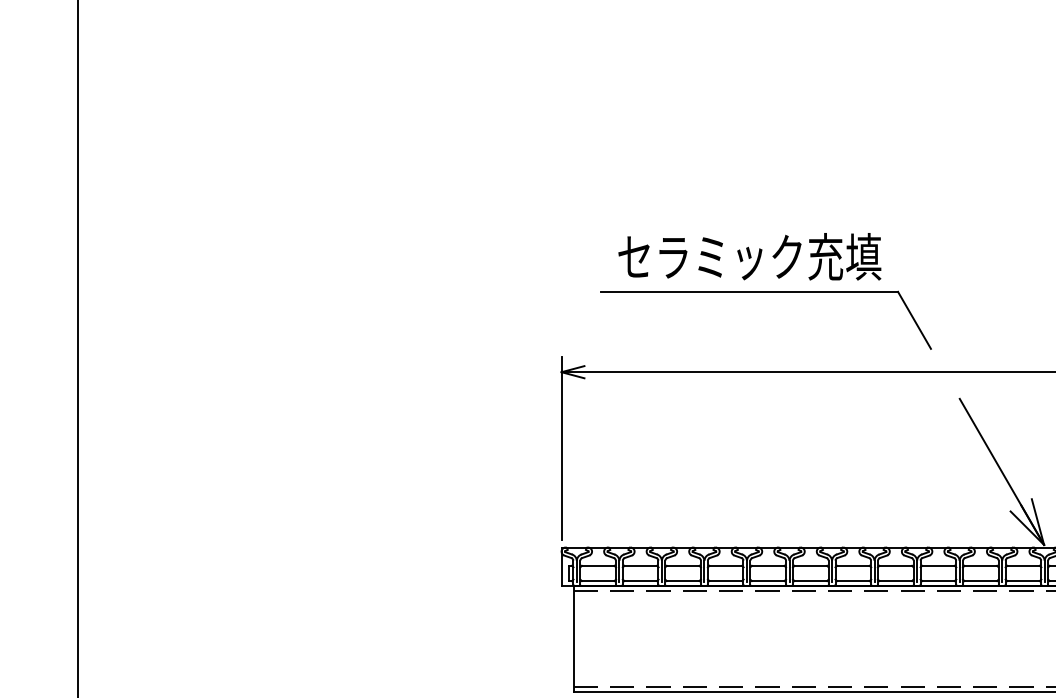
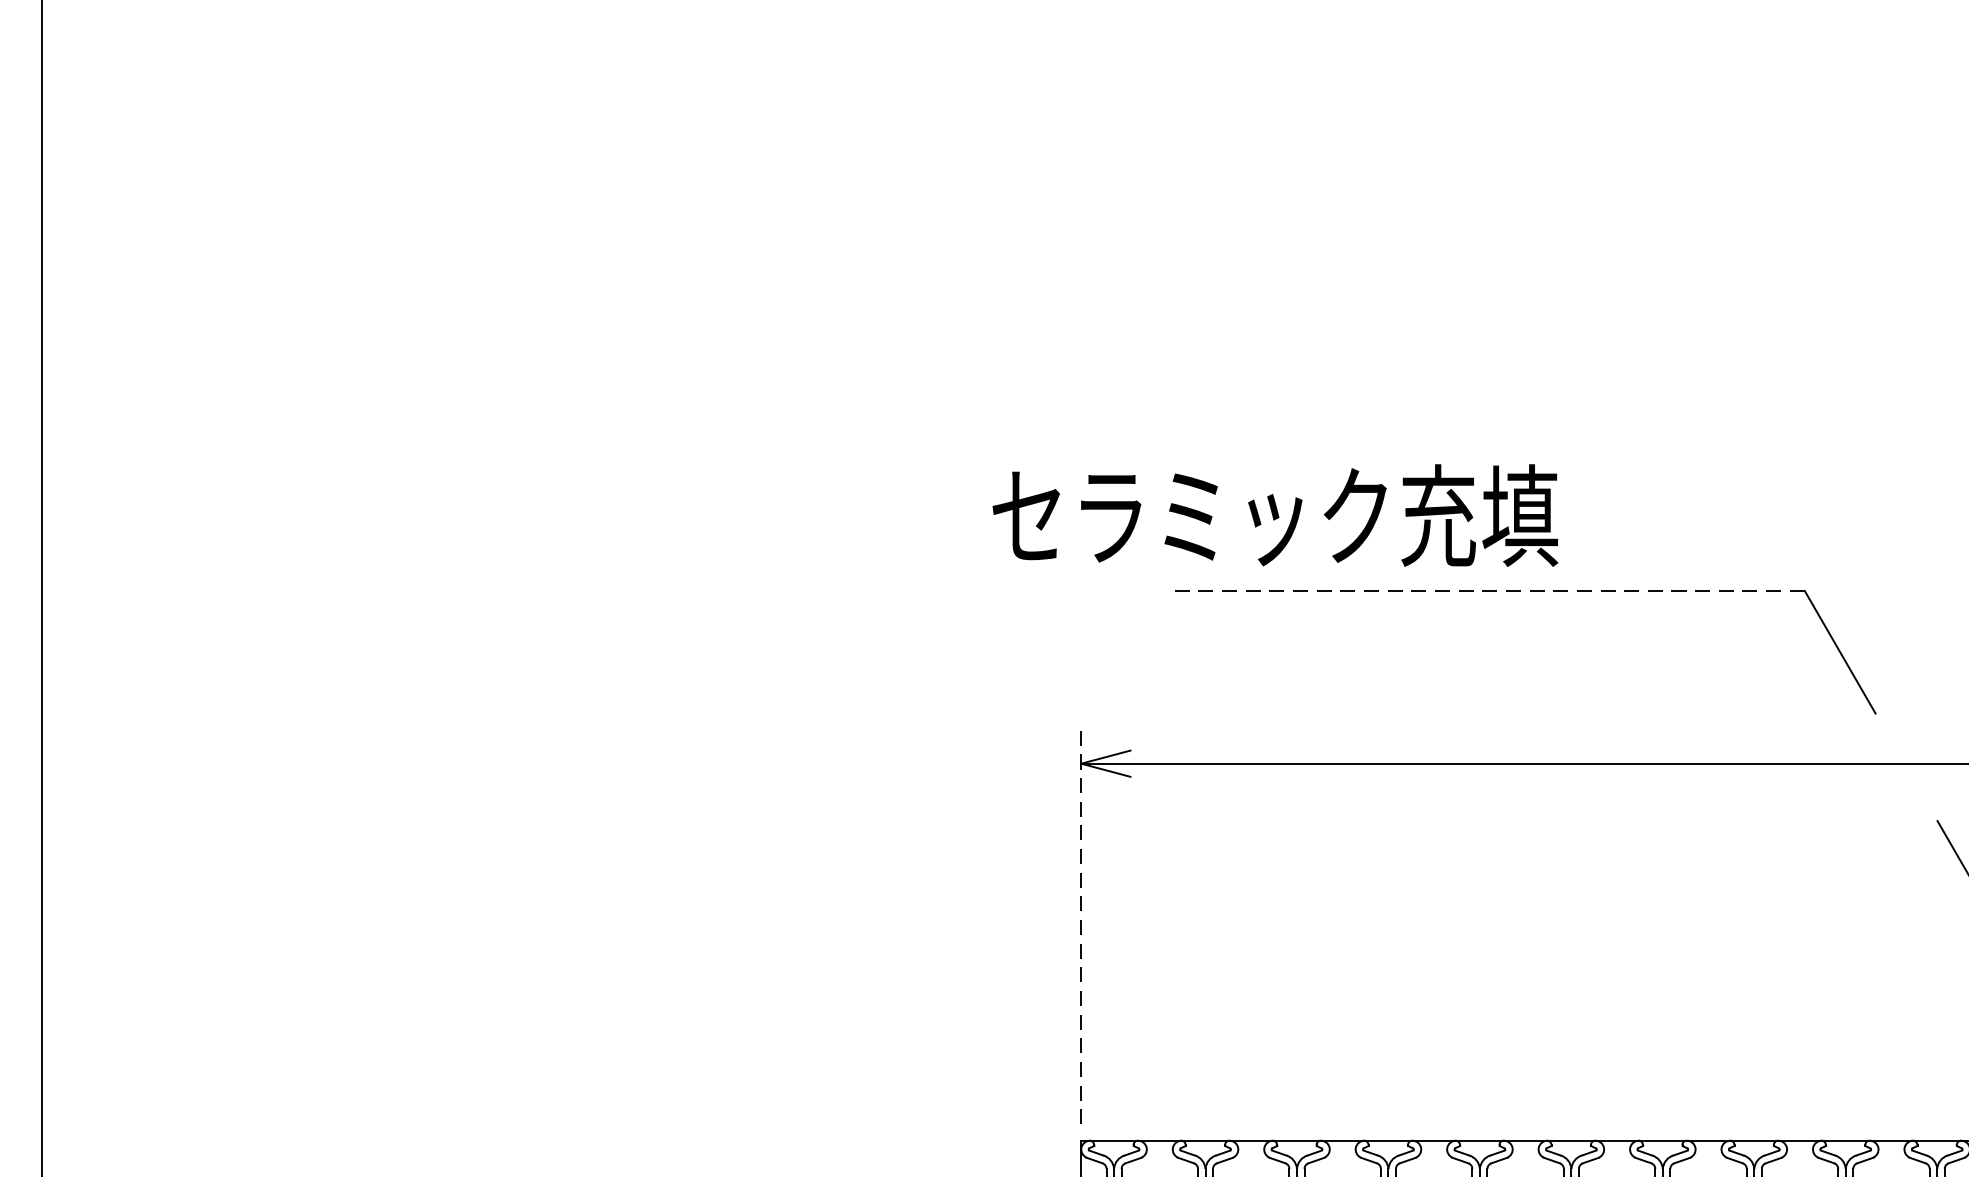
text: (749, 256) -> (1274, 514), moved
line: (749, 291) -> (1485, 590), solid -> dashed
line: (561, 447) -> (1081, 925), solid -> dashed

